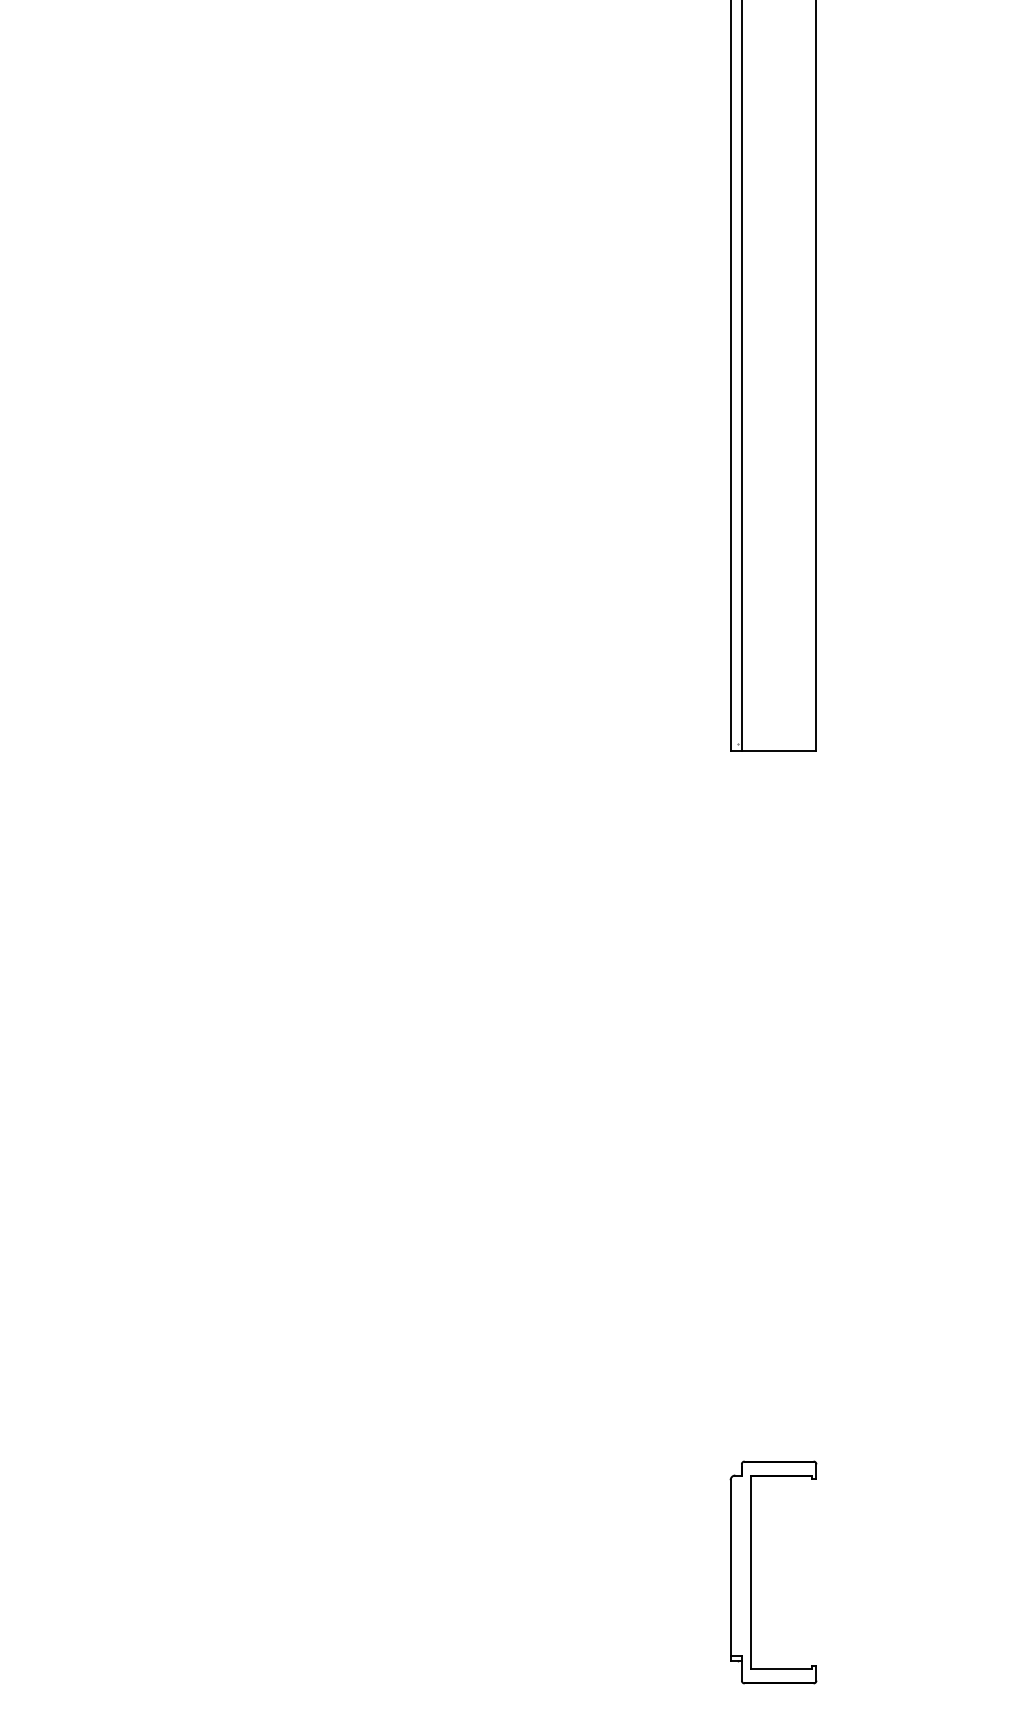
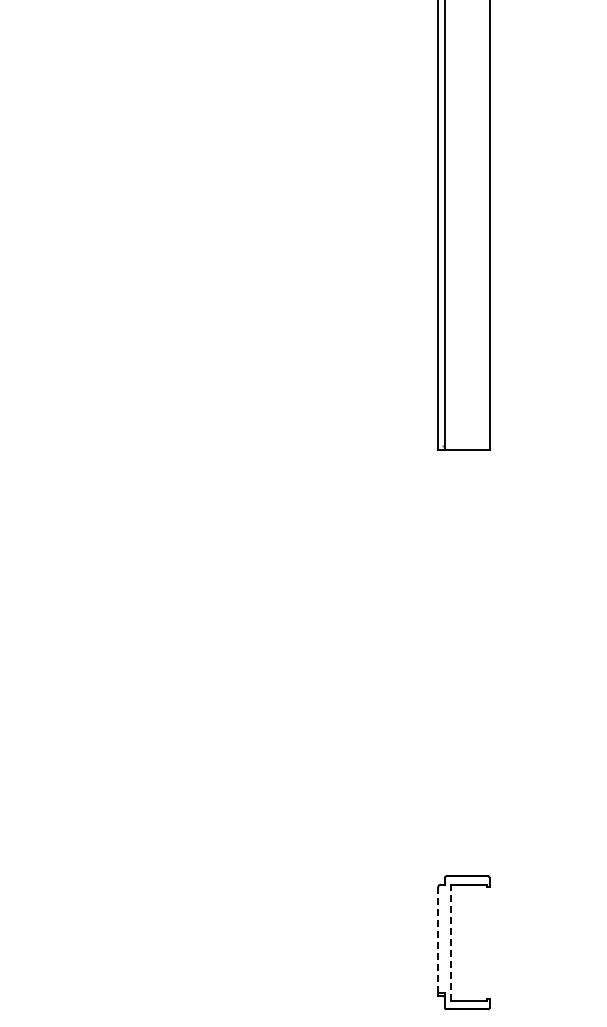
line: (731, 1568) -> (438, 940), solid -> dashed
line: (751, 1571) -> (450, 942), solid -> dashed

